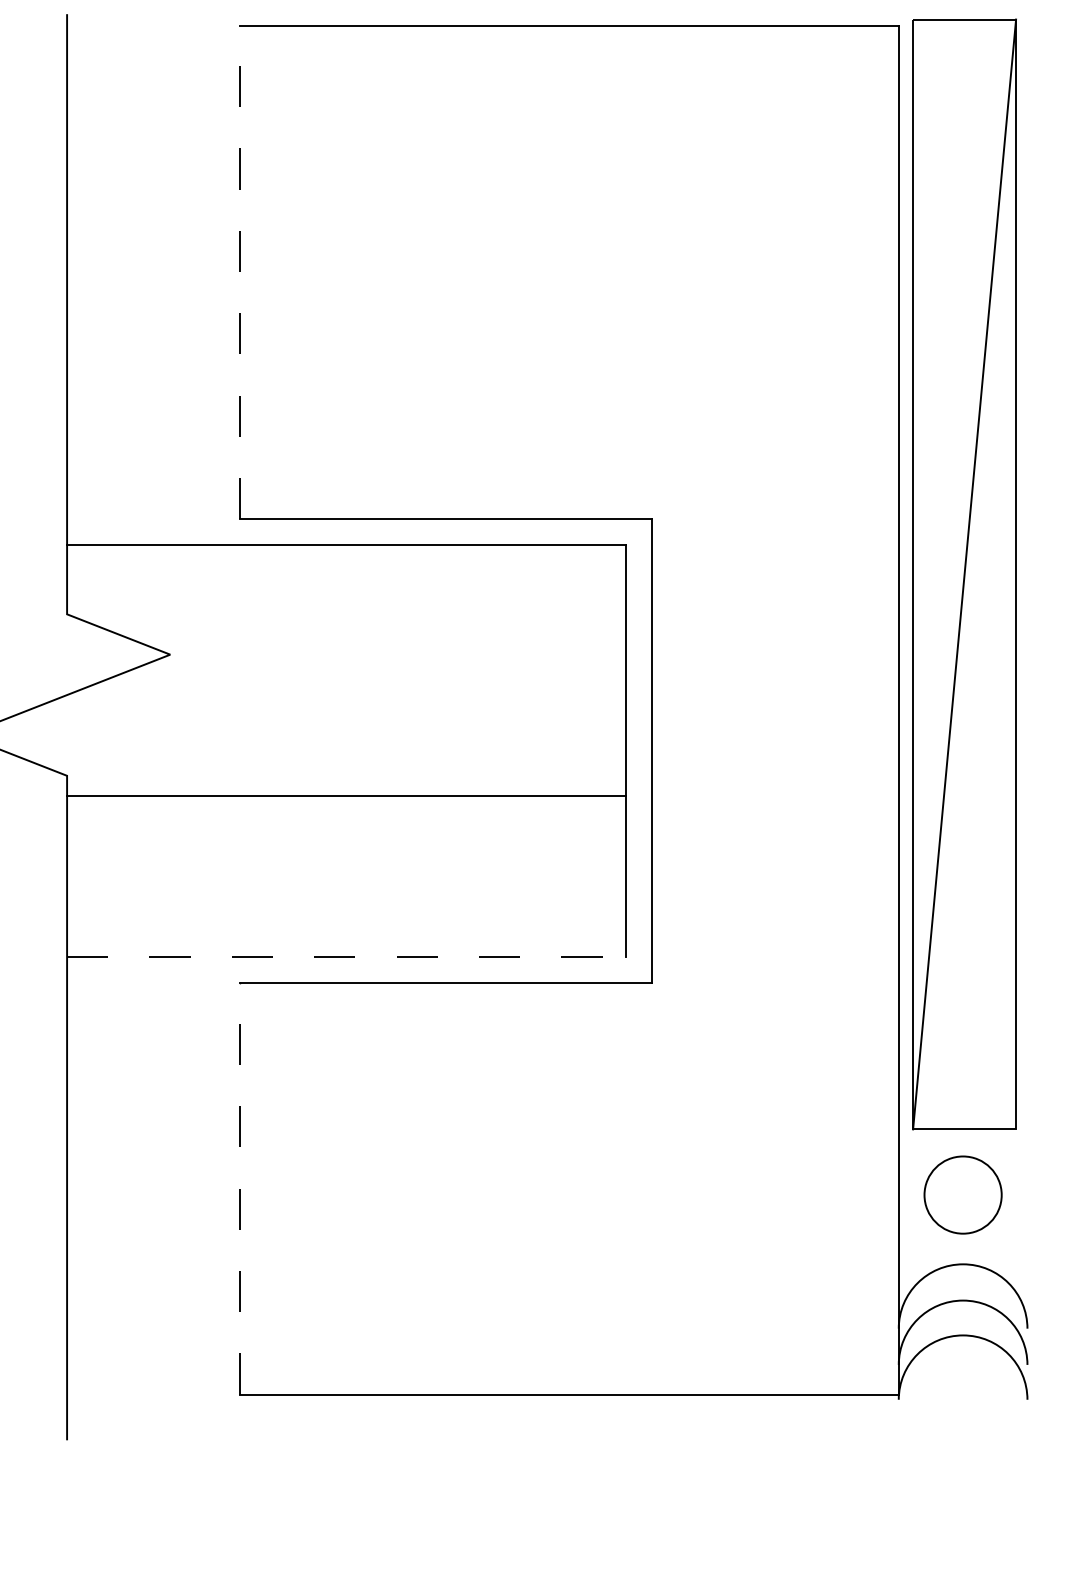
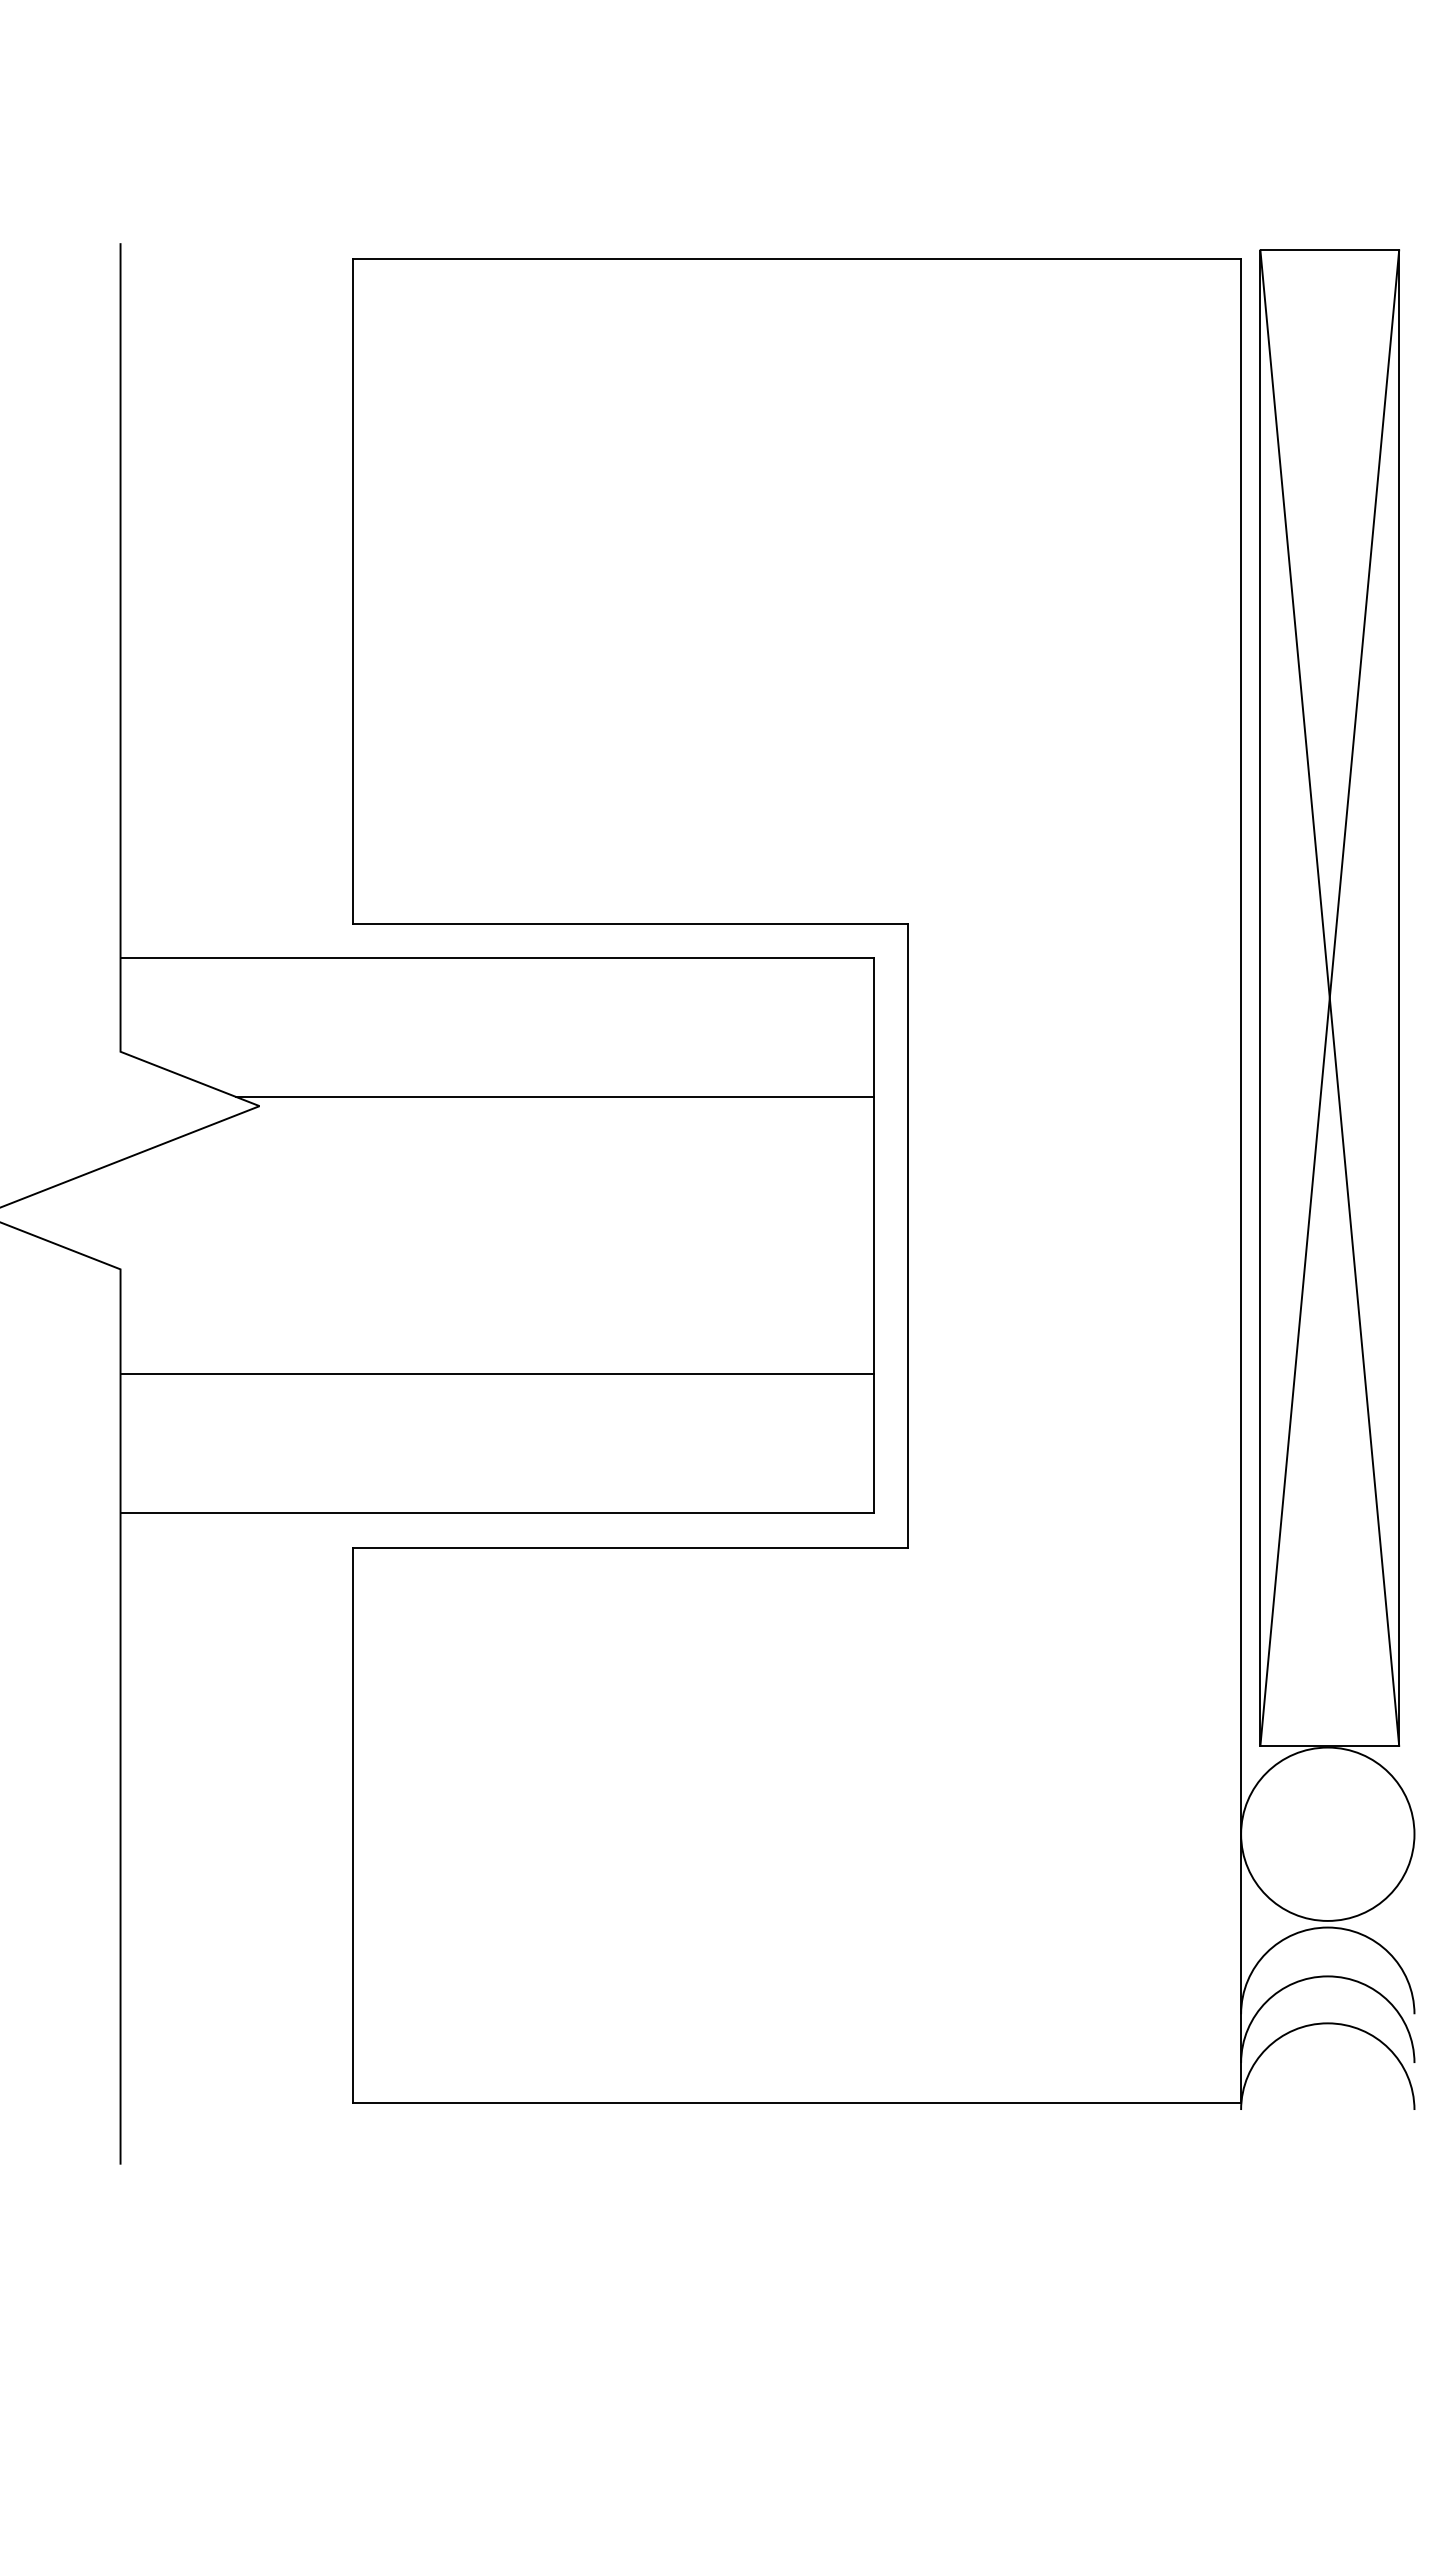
line: (239, 271) -> (353, 590), dashed -> solid
line: (964, 574) -> (1329, 997), added
line: (389, 647) -> (554, 1096), added
line: (346, 795) -> (496, 1374), moved
line: (346, 957) -> (497, 1513), dashed -> solid
line: (239, 1188) -> (353, 1825), dashed -> solid
circle: (962, 1194) -> (1327, 1833), size x1.67

